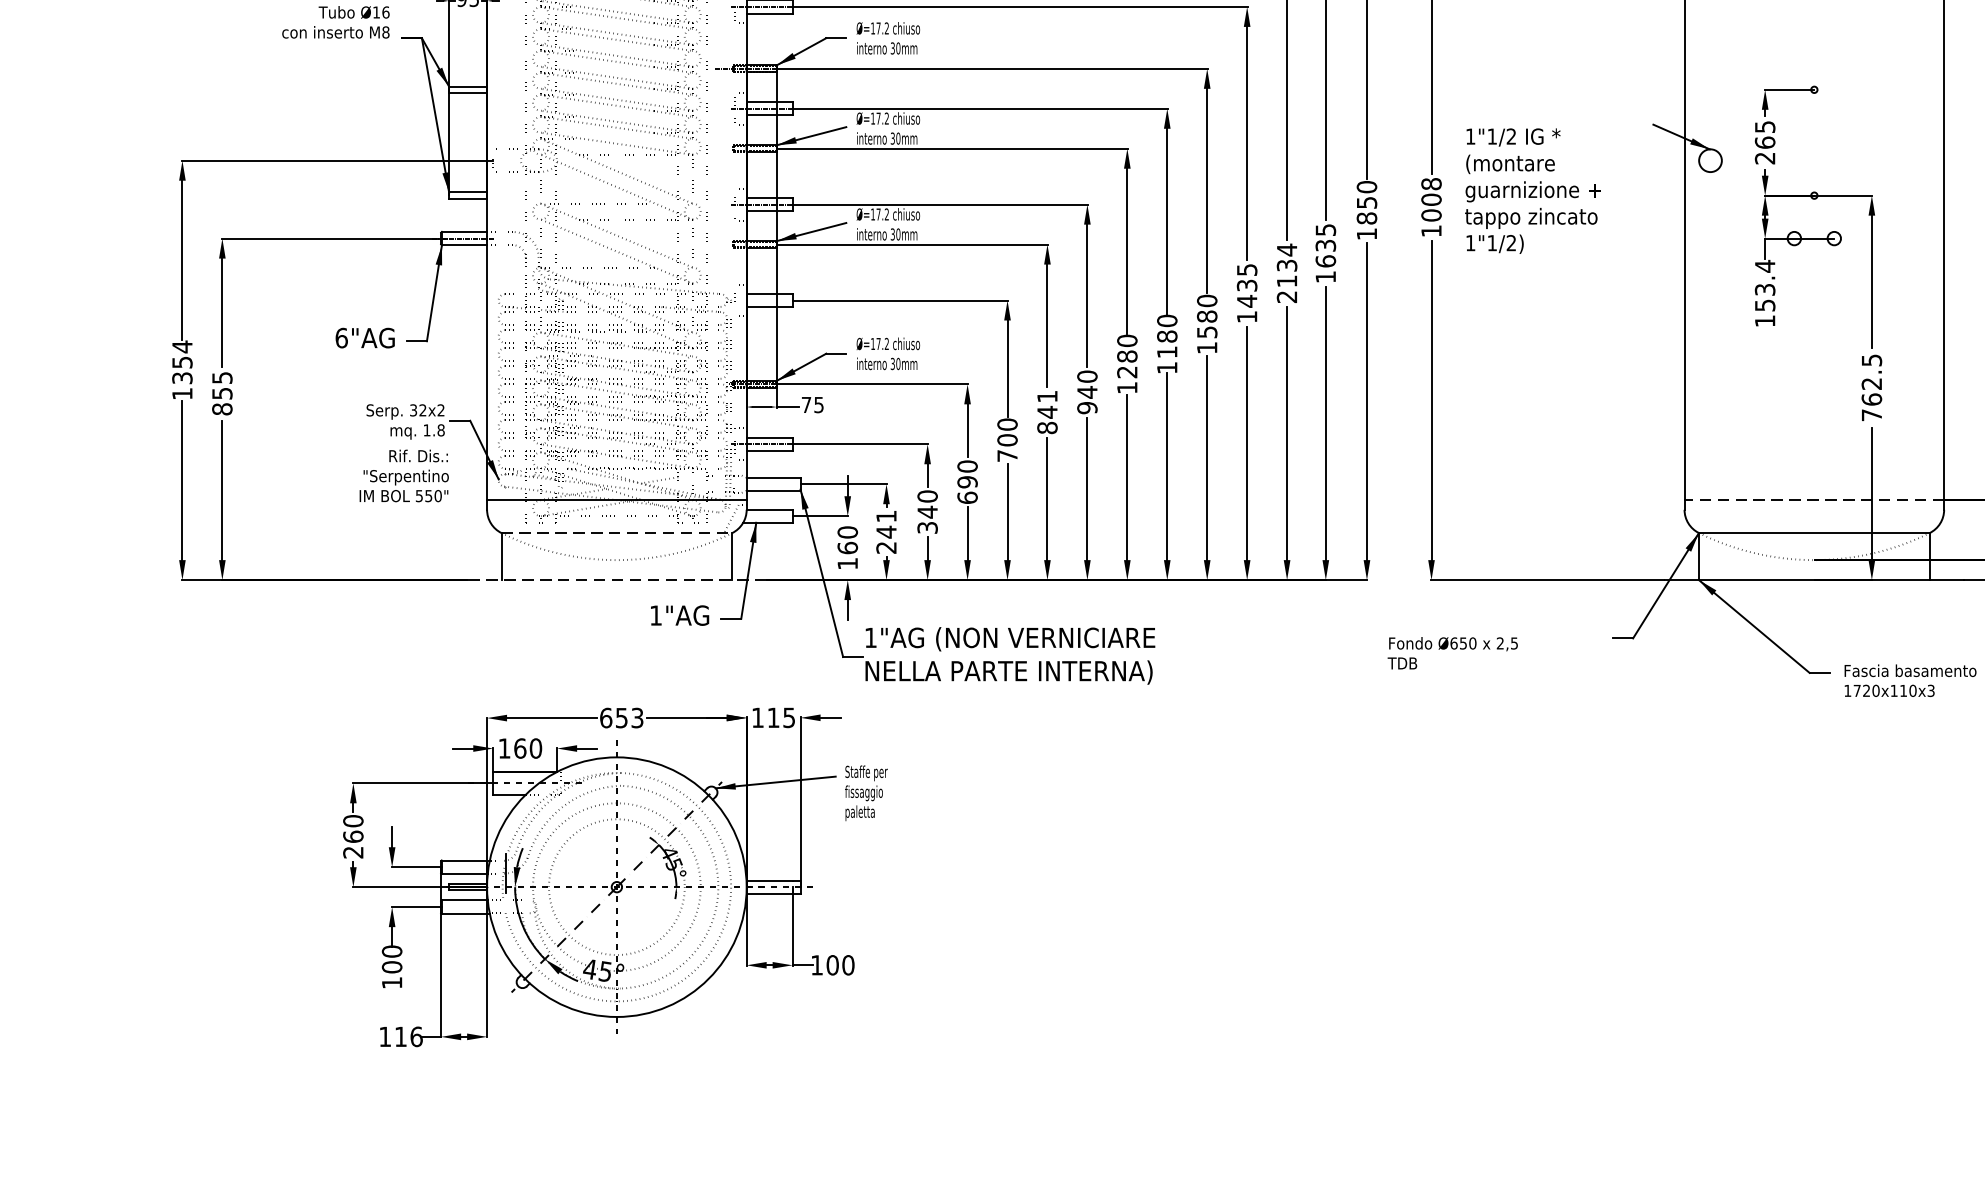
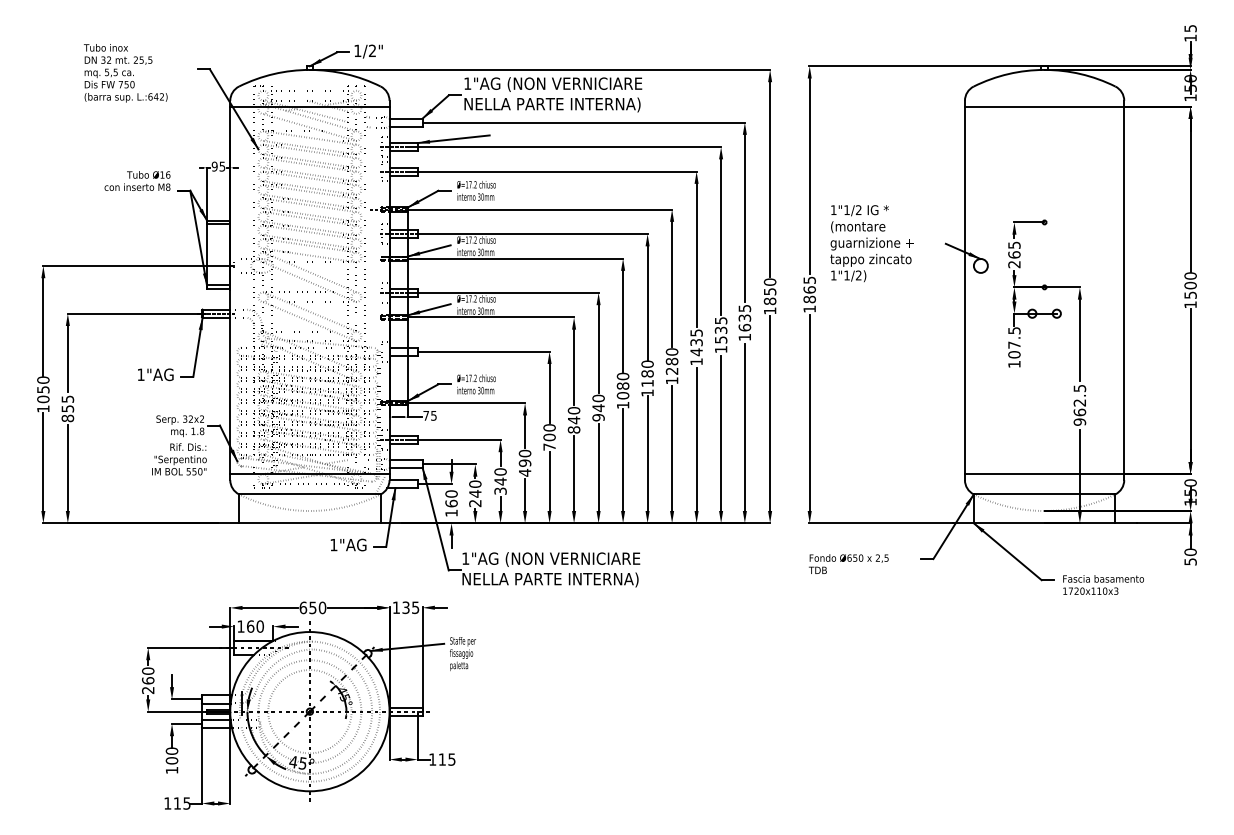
text: (1532, 190) -> (871, 243), moved
text: (1431, 199) -> (809, 289), 1008 -> 1865
text: (1286, 272) -> (720, 334), 2134 -> 1535
text: (1765, 285) -> (1014, 342), 153.4 -> 107.5
text: (1206, 331) -> (671, 370), 1580 -> 1280
text: (340, 337) -> (140, 374), 6"AG -> 1"AG
text: (182, 362) -> (43, 389), 1354 -> 1050
text: (1127, 371) -> (623, 395), 1280 -> 1080
text: (1046, 396) -> (573, 410), 841 -> 840
text: (1871, 414) -> (1079, 421), 762.5 -> 962.5
text: (966, 497) -> (524, 472), 690 -> 490
line: (1814, 500) -> (1044, 474), dashed -> solid
text: (886, 515) -> (475, 483), 241 -> 240
line: (616, 533) -> (309, 494), dashed -> solid
line: (616, 580) -> (309, 523), dashed -> solid
text: (1452, 652) -> (848, 563), moved
text: (637, 717) -> (322, 607), 653 -> 650
text: (772, 717) -> (405, 607), 115 -> 135
text: (839, 965) -> (446, 759), 100 -> 115
text: (415, 1036) -> (186, 803), 116 -> 115

